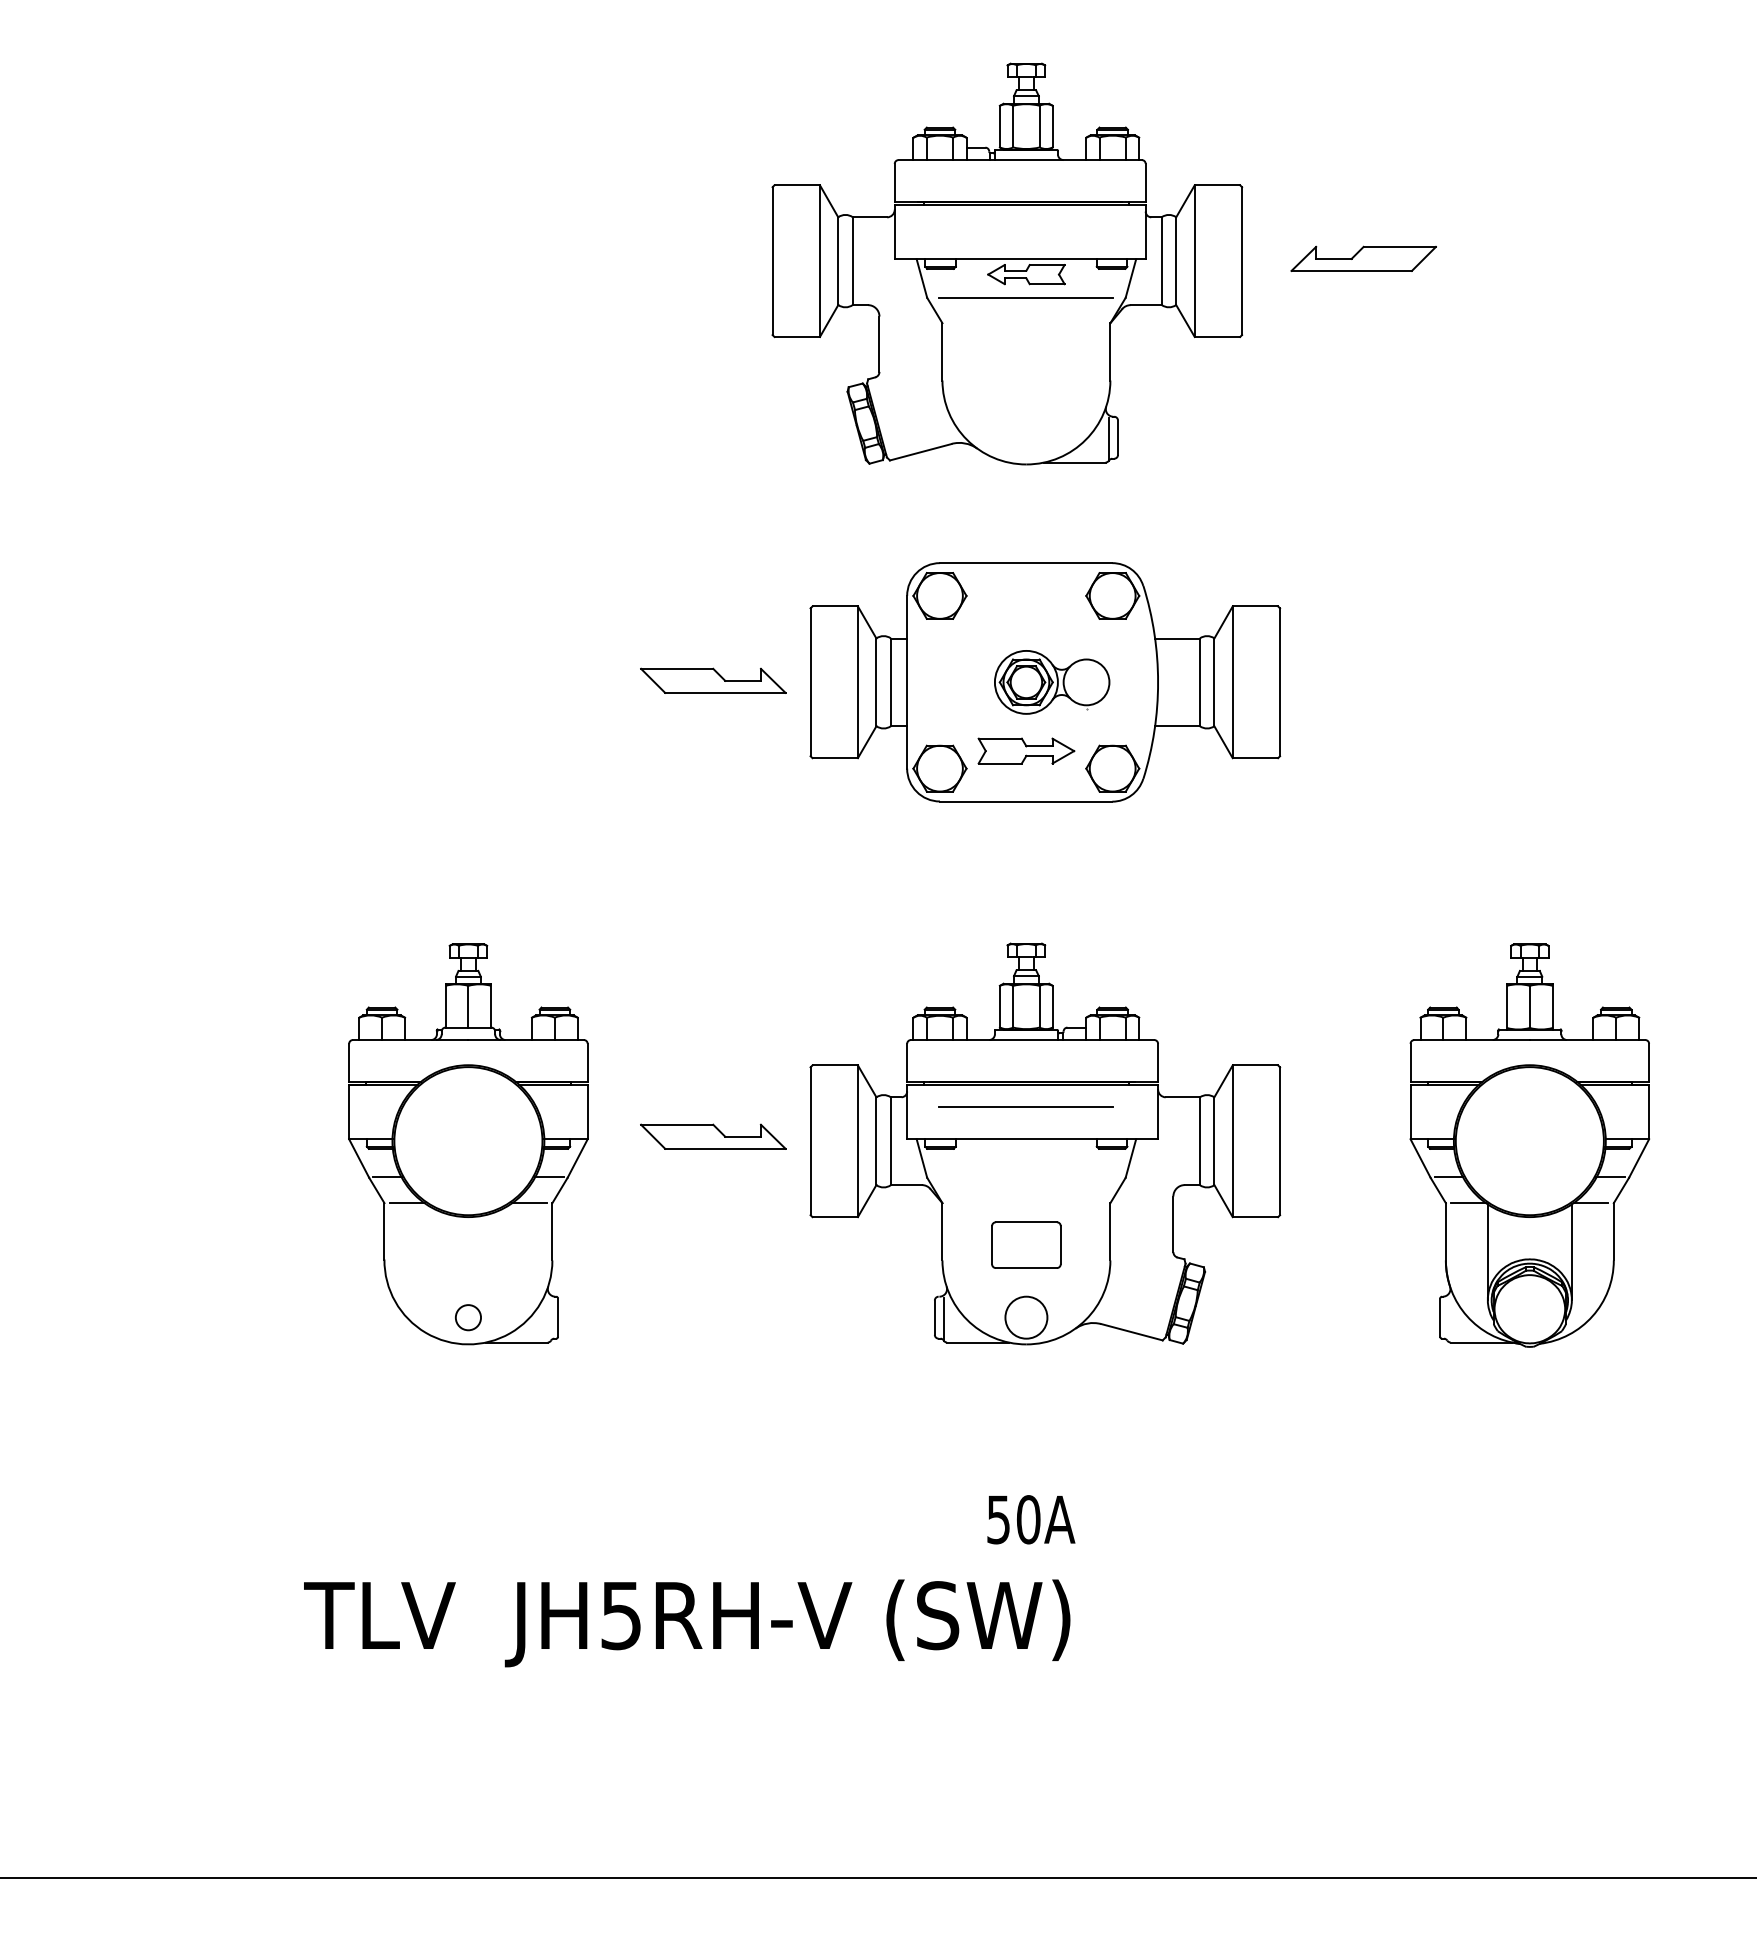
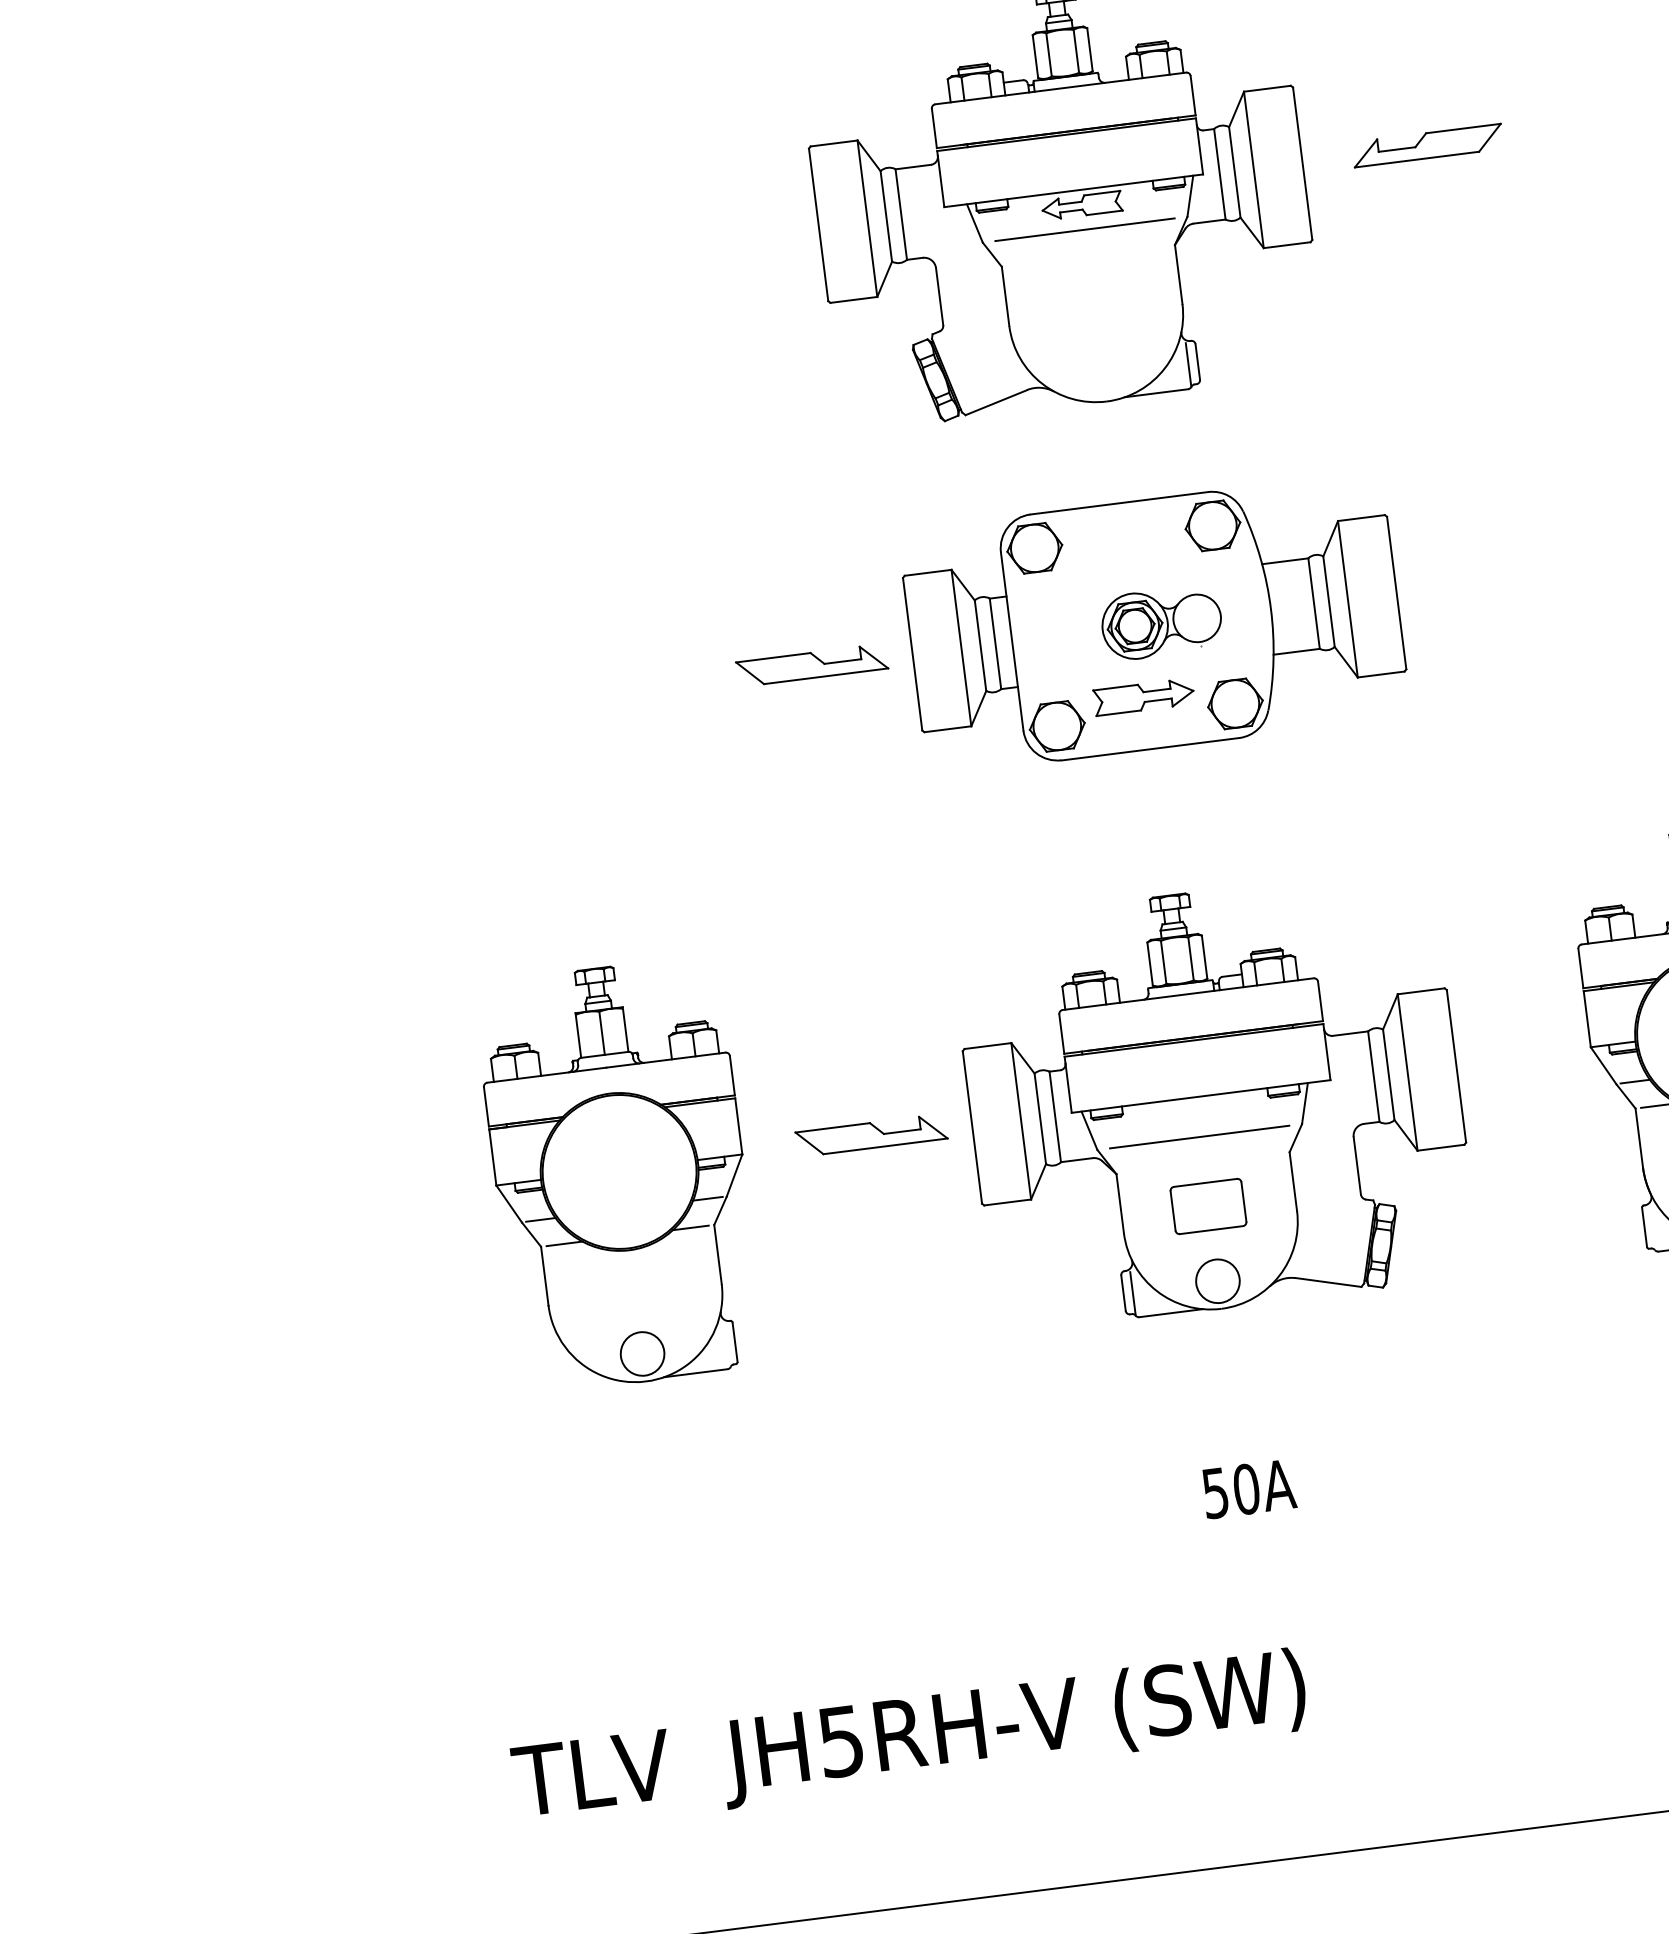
line: (1025, 1106) -> (1198, 1136), moved
circle: (468, 1317) -> (642, 1353), size x1.67
text: (687, 1623) -> (910, 1741), moved

